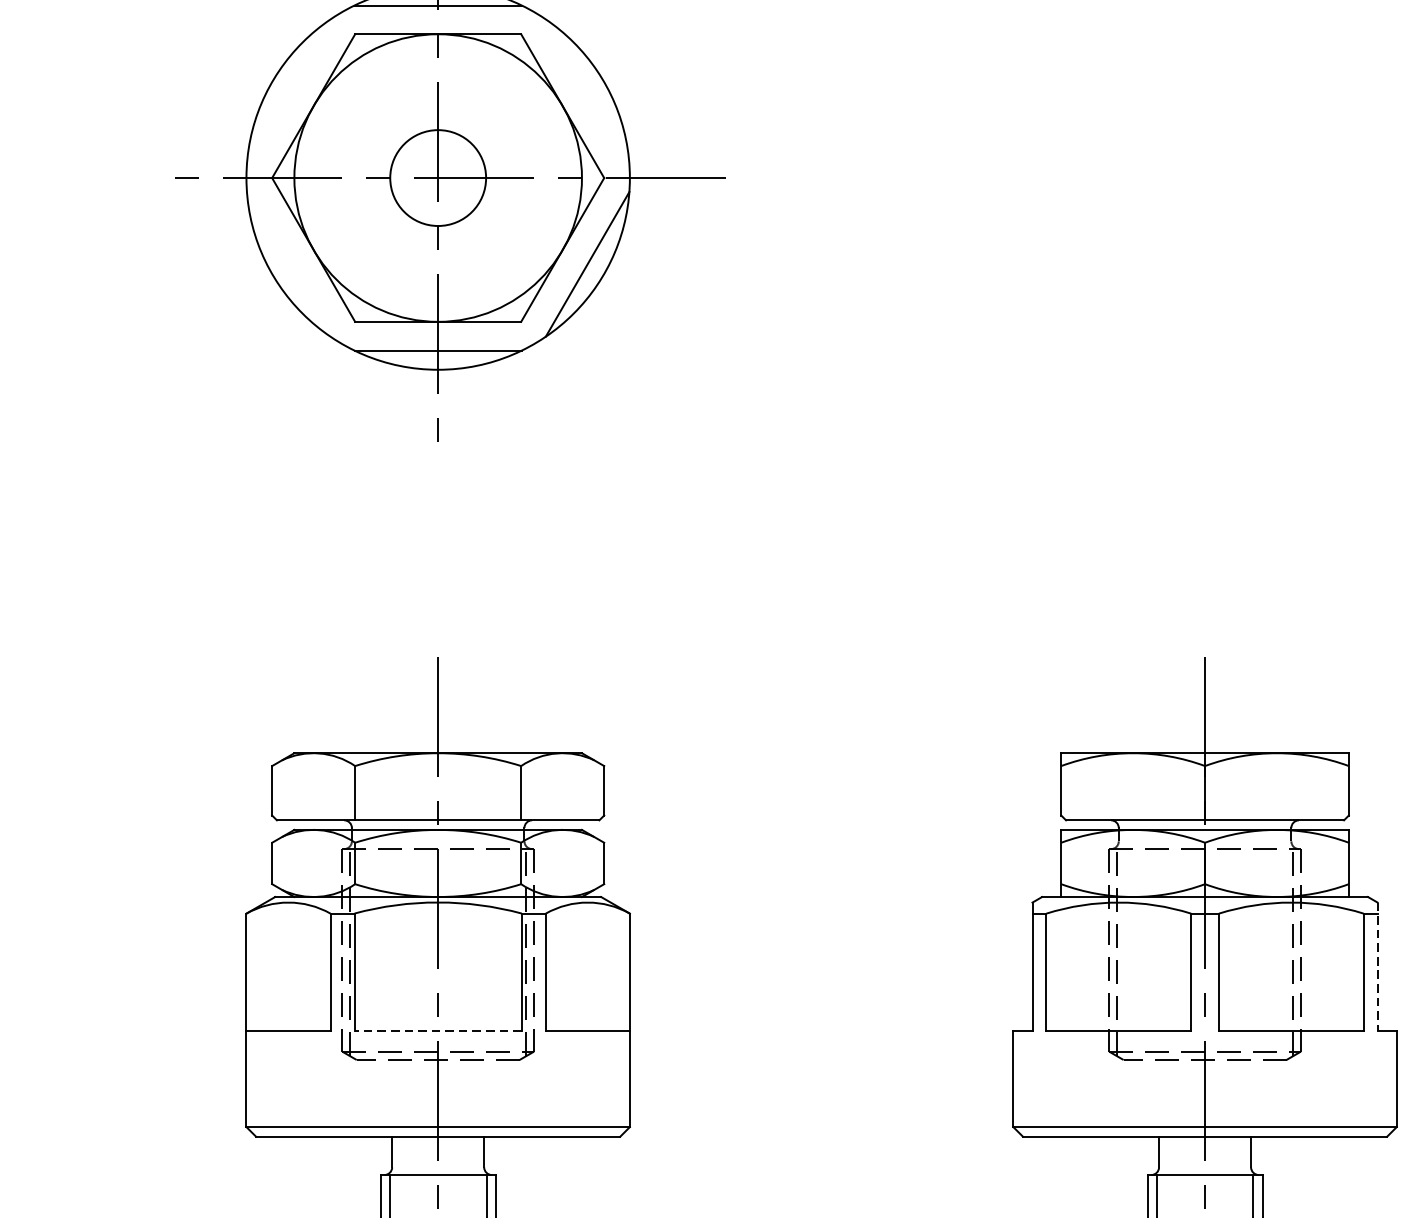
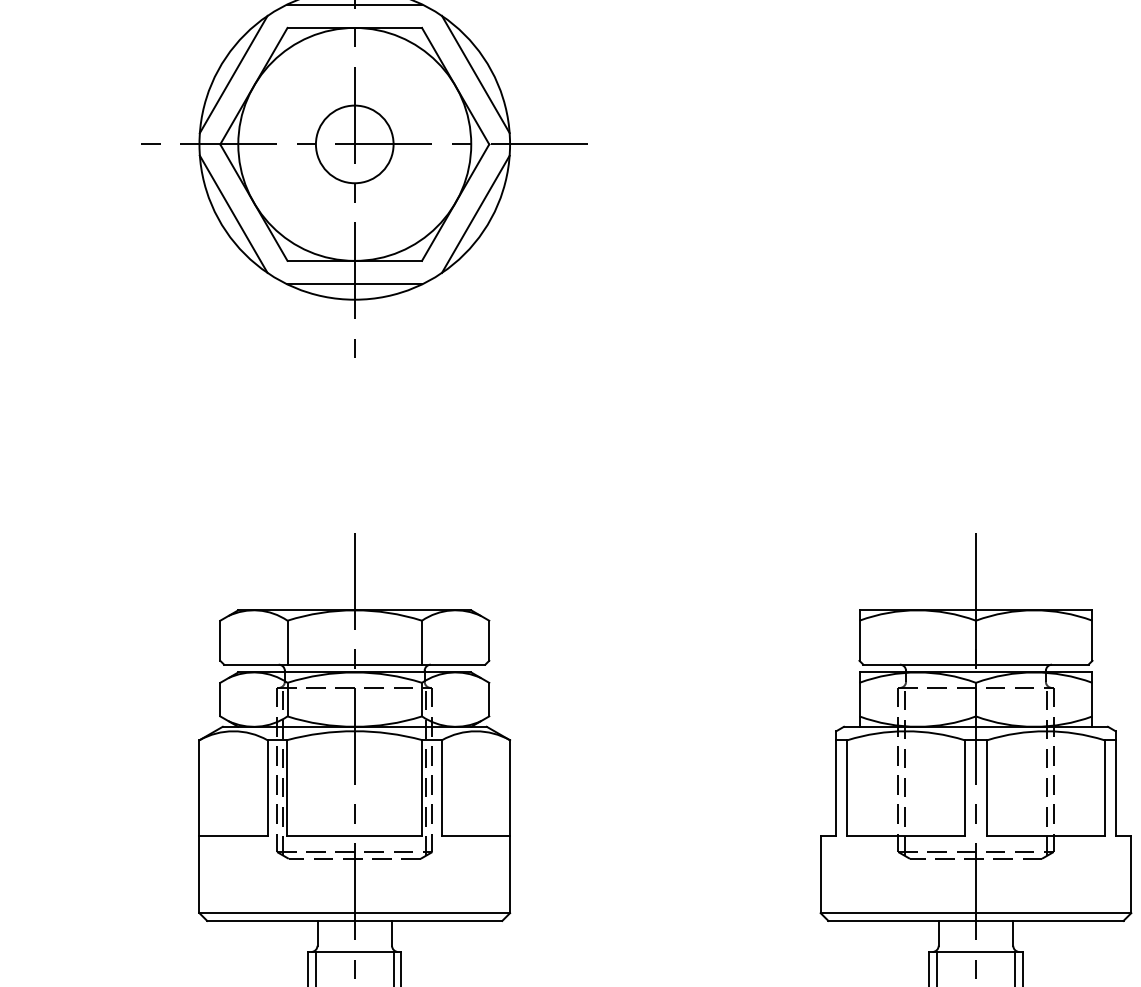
line: (288, 91) -> (233, 74), added
line: (587, 91) -> (475, 74), added
line: (288, 263) -> (233, 213), added
line: (1377, 967) -> (1115, 783), dashed -> solid
line: (437, 1031) -> (354, 835), dashed -> solid

